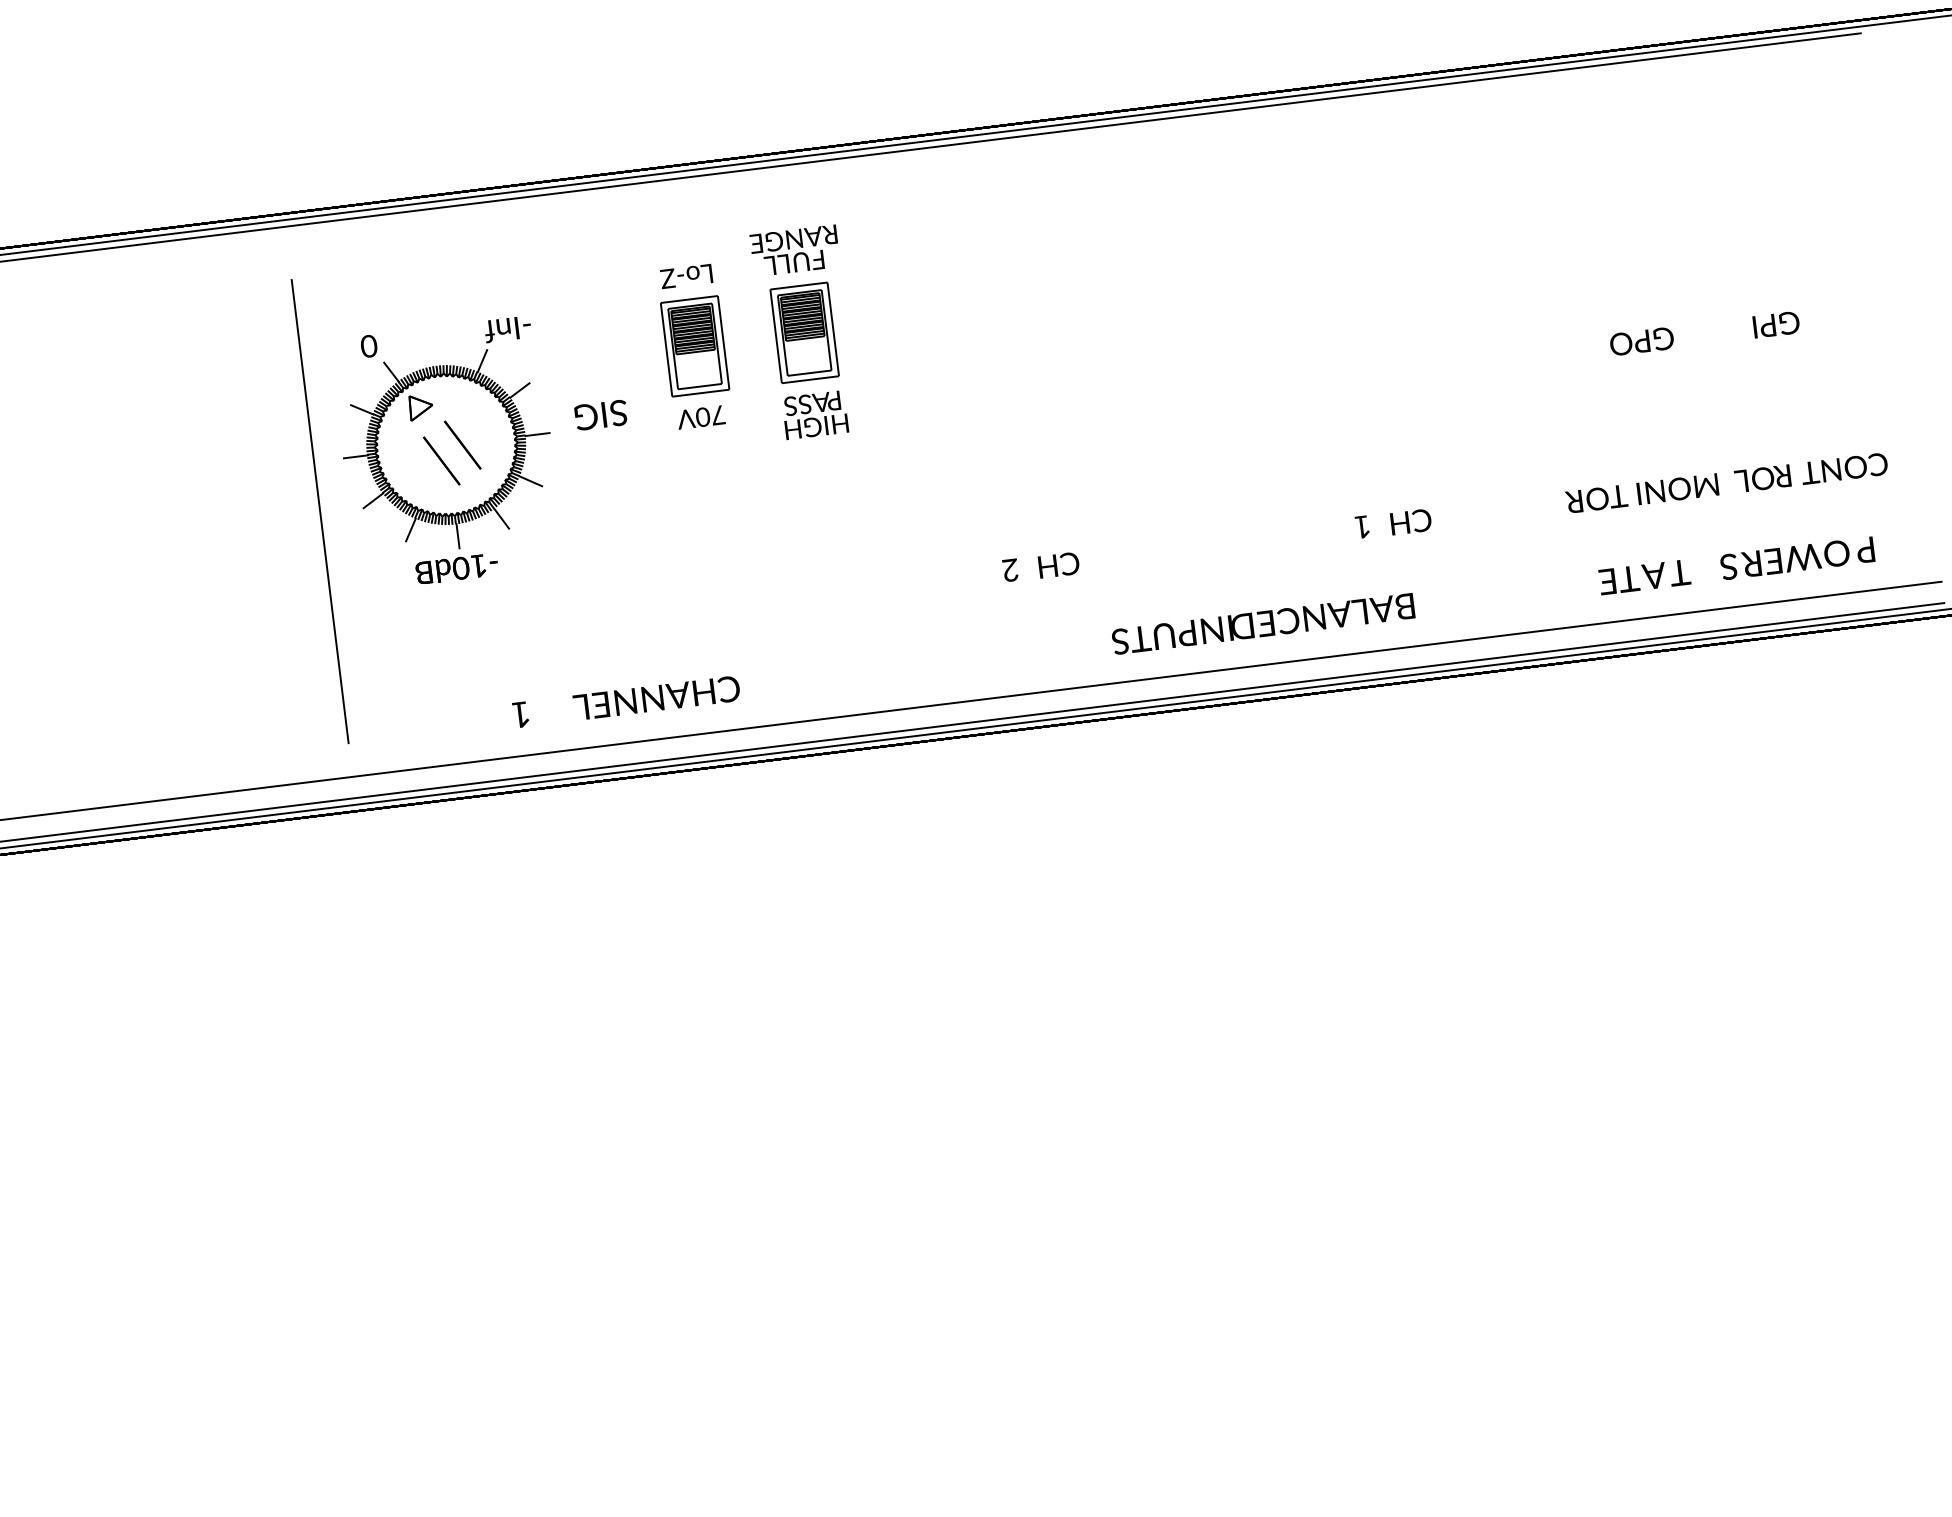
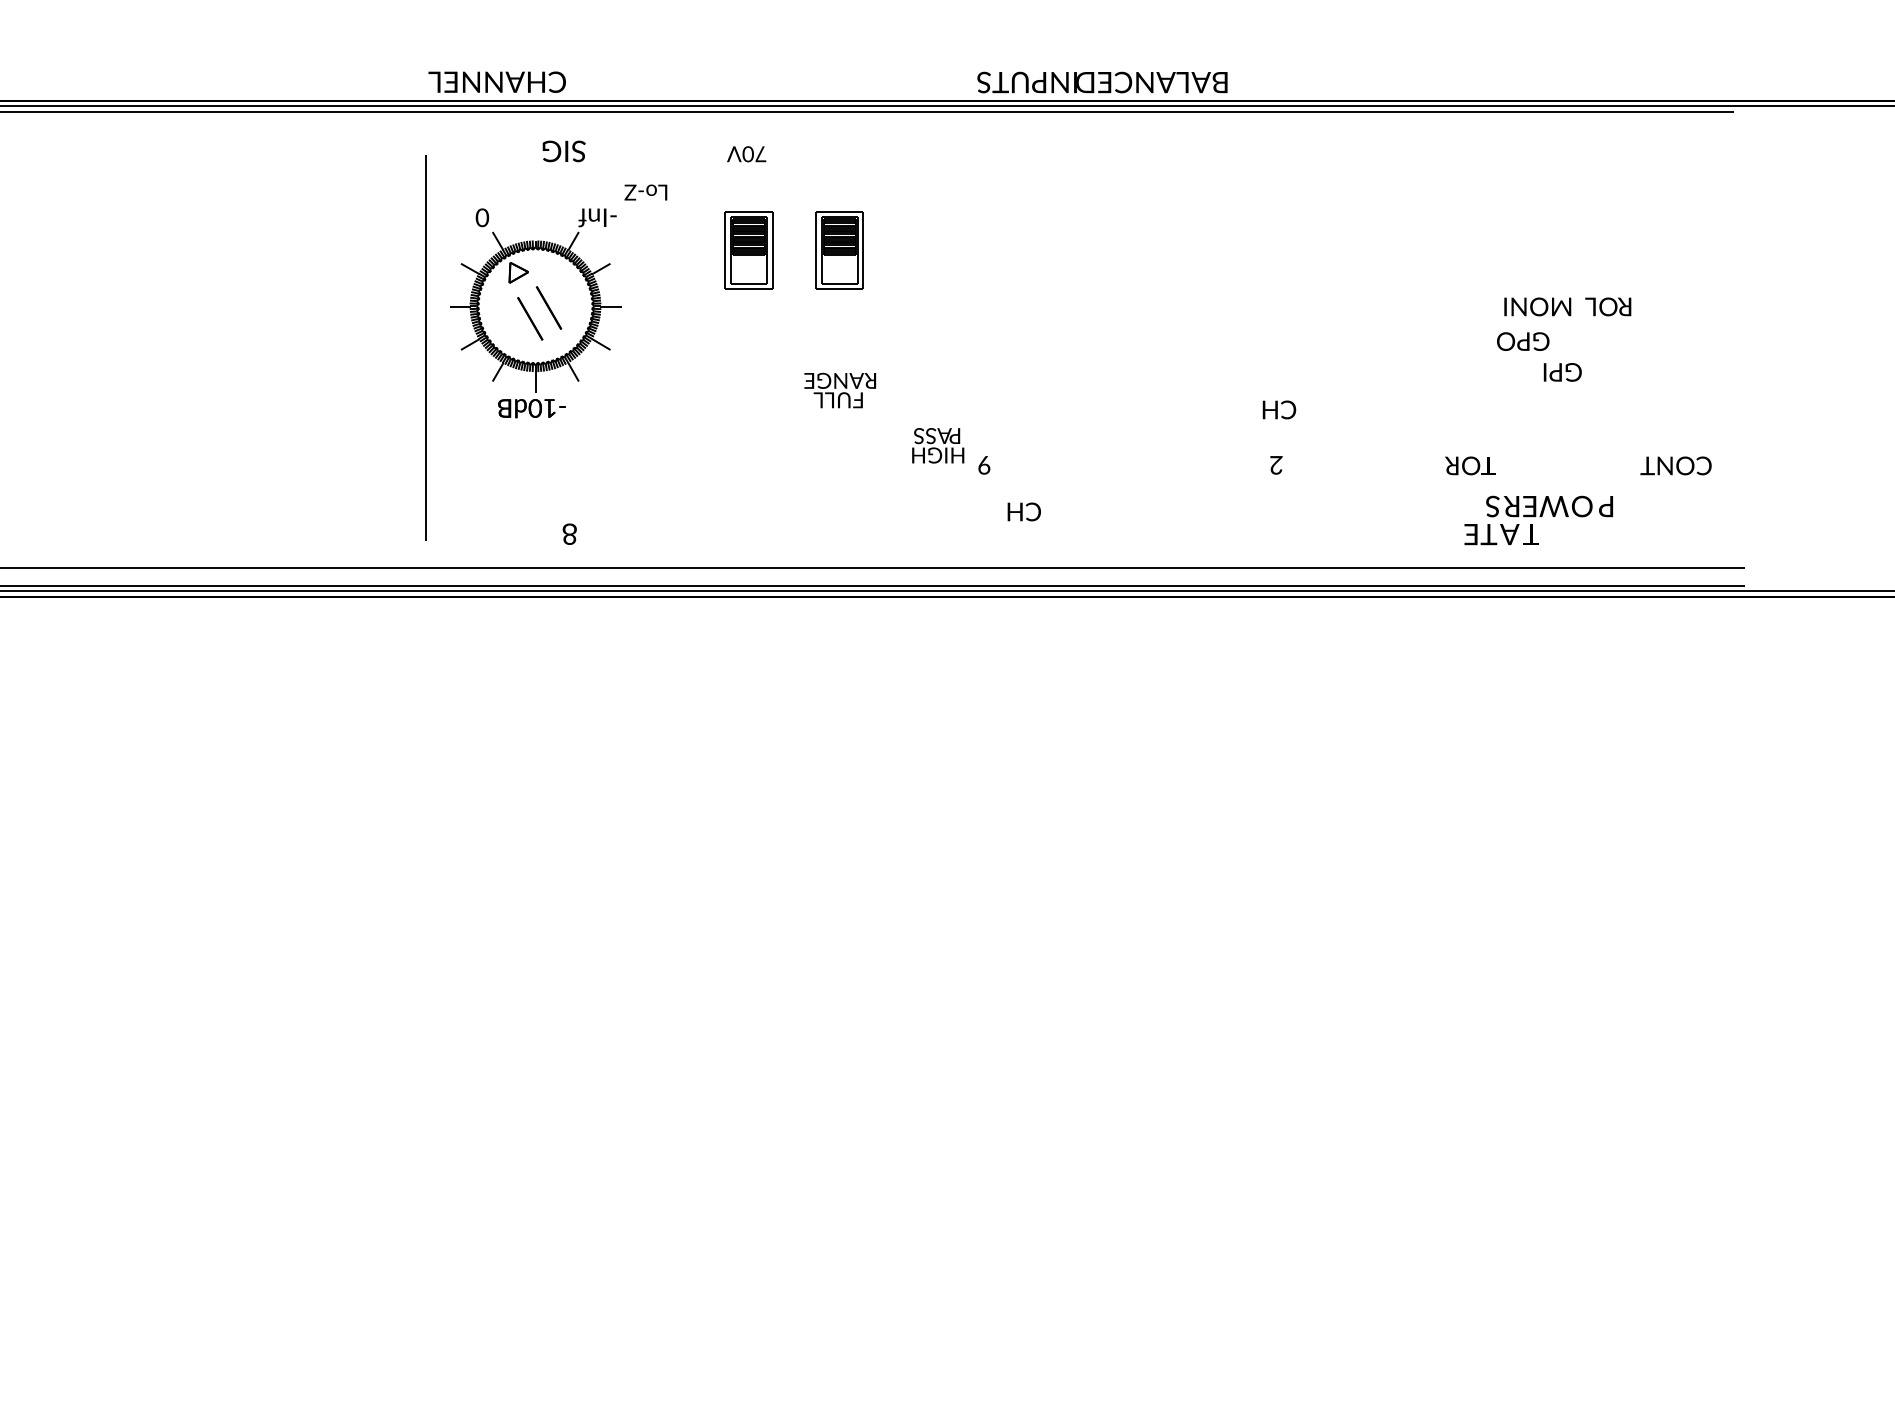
text: (794, 250) -> (839, 390), moved
text: (686, 276) -> (645, 192), moved
text: (1776, 324) -> (1562, 372), moved
text: (815, 414) -> (938, 445), moved
text: (600, 415) -> (563, 151), moved
text: (700, 417) -> (746, 154), moved
text: (1713, 484) -> (1567, 306), moved
text: (1411, 521) -> (1279, 409), moved
text: (1362, 527) -> (1276, 465), 1 -> 2
text: (1797, 558) -> (1549, 506), moved
text: (1057, 564) -> (1023, 511), moved
text: (1010, 569) -> (984, 464), 2 -> 9
text: (1263, 623) -> (1102, 82), moved
text: (655, 697) -> (496, 81), moved
text: (520, 713) -> (569, 533), 1 -> 8

